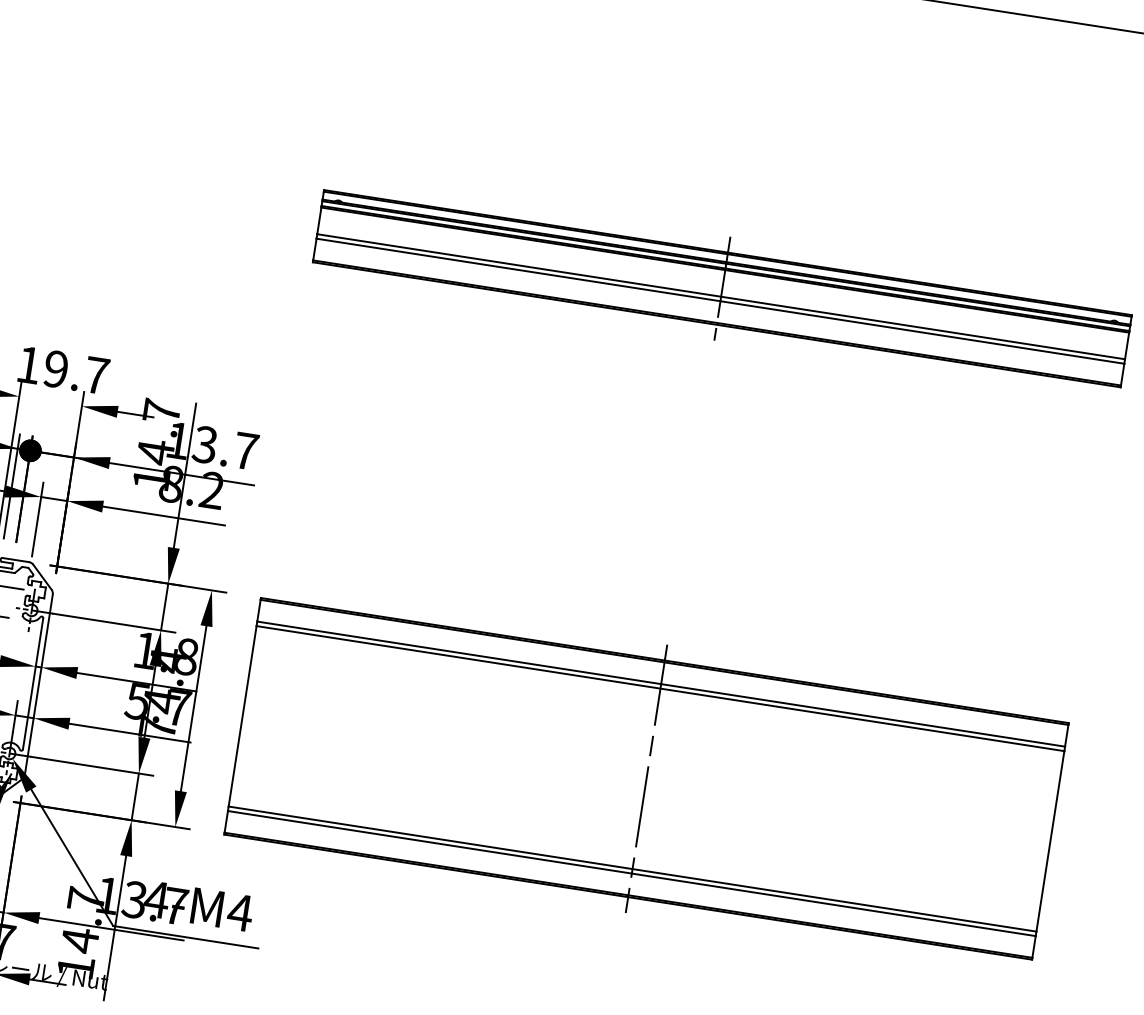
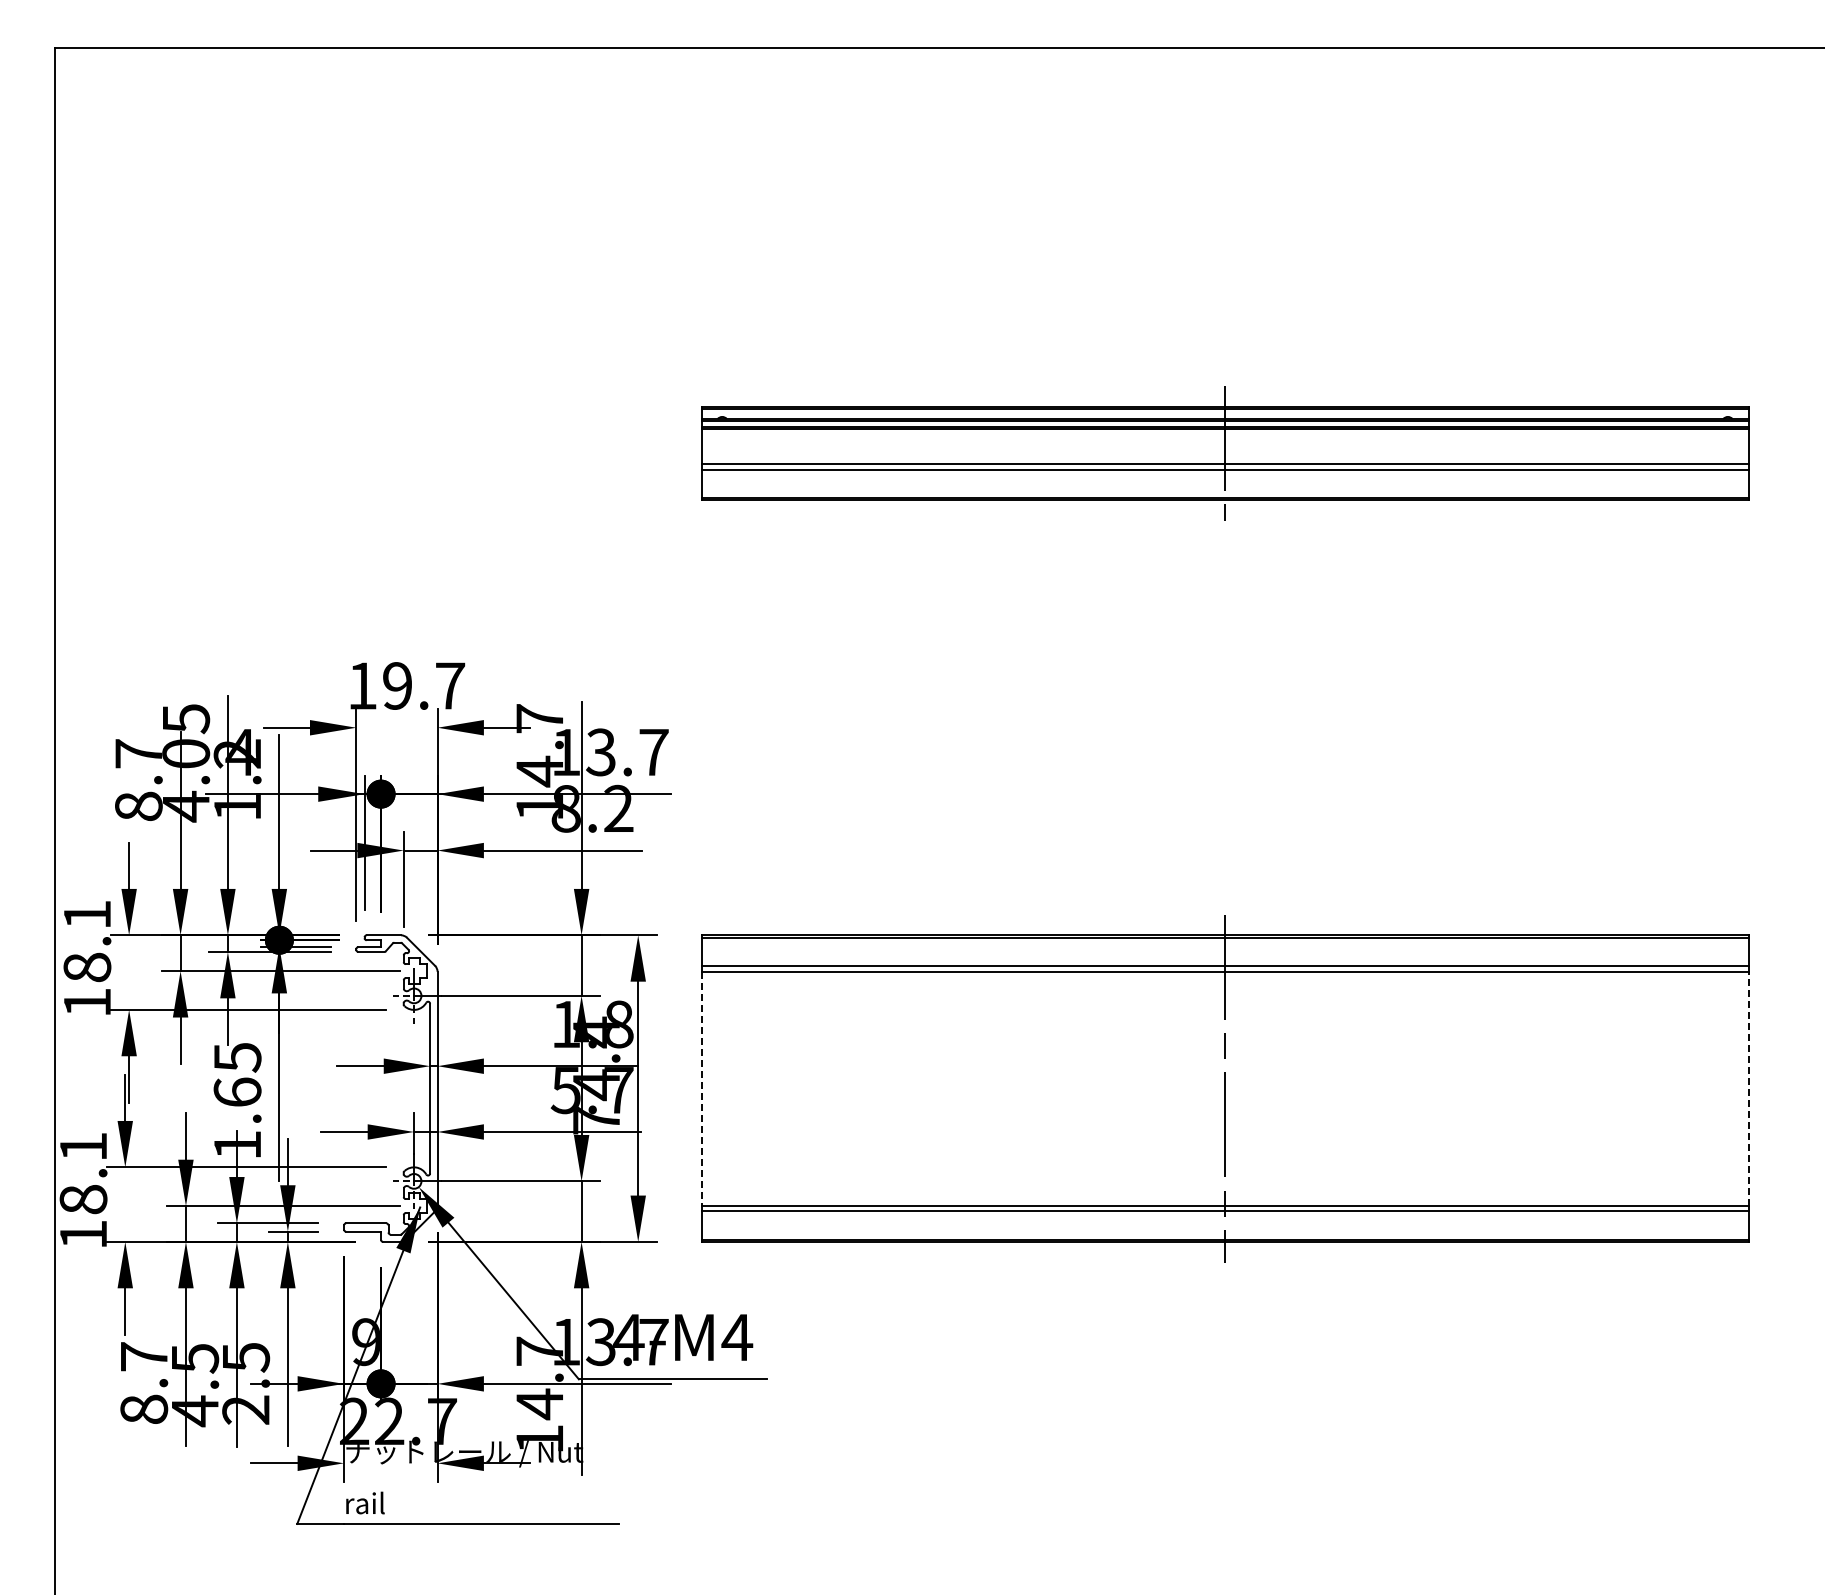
line: (242, 716) -> (701, 1088), solid -> dashed
line: (1050, 841) -> (1748, 1088), solid -> dashed

